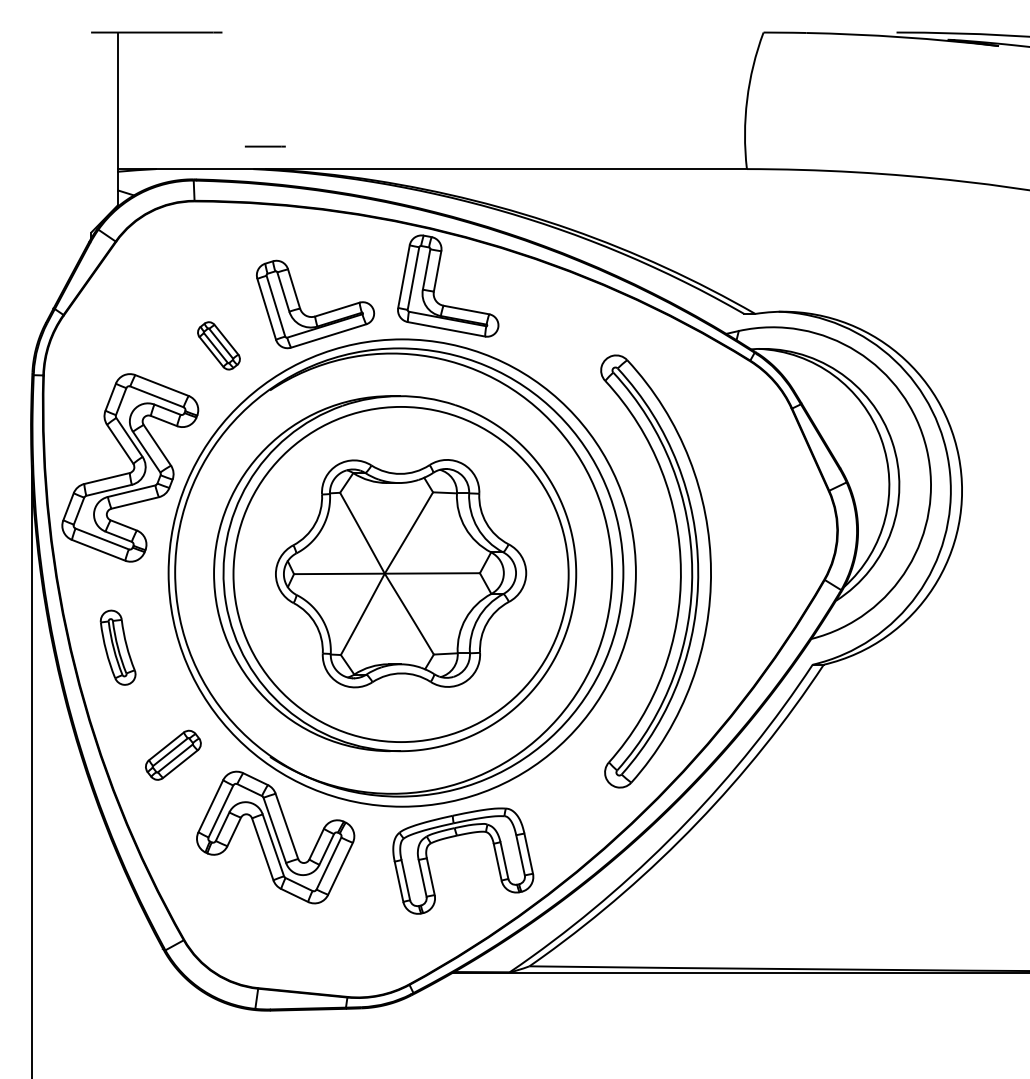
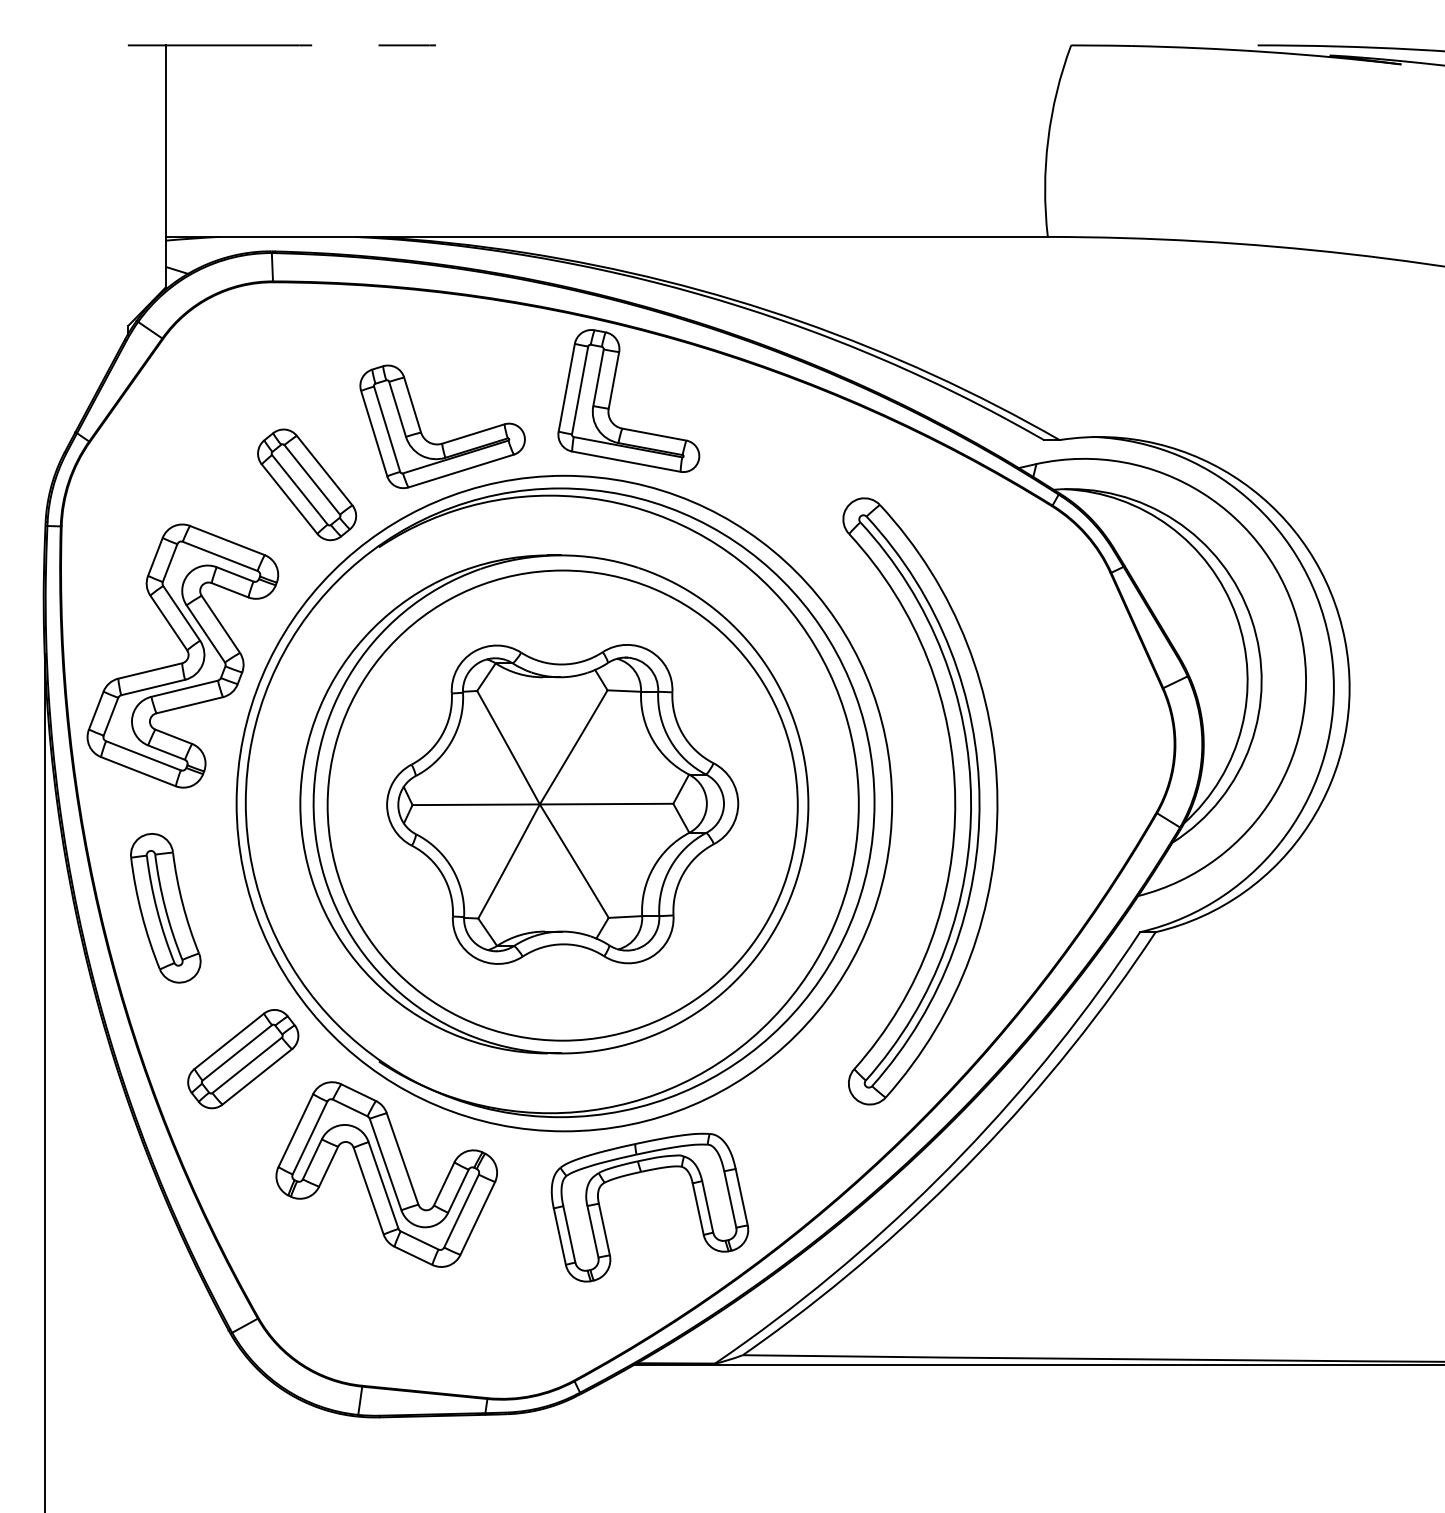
line: (264, 146) -> (406, 45), moved
part: (219, 345) -> (307, 484), size x1.67
part: (117, 647) -> (165, 908), size x1.43
part: (173, 755) -> (243, 1059), size x1.43

